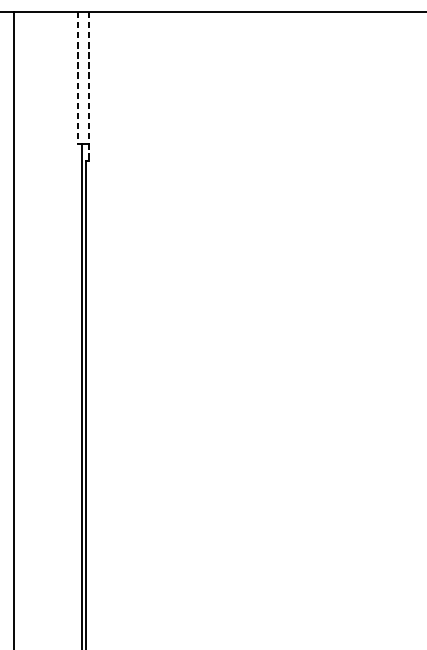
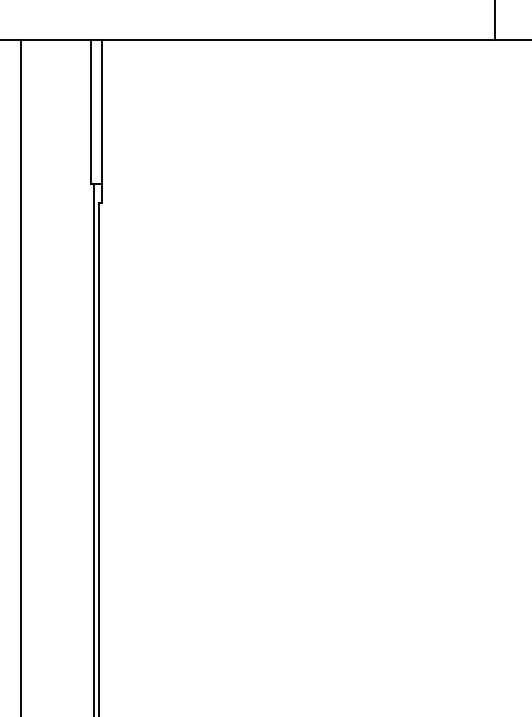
line: (78, 78) -> (90, 112), dashed -> solid
line: (88, 87) -> (101, 122), dashed -> solid

